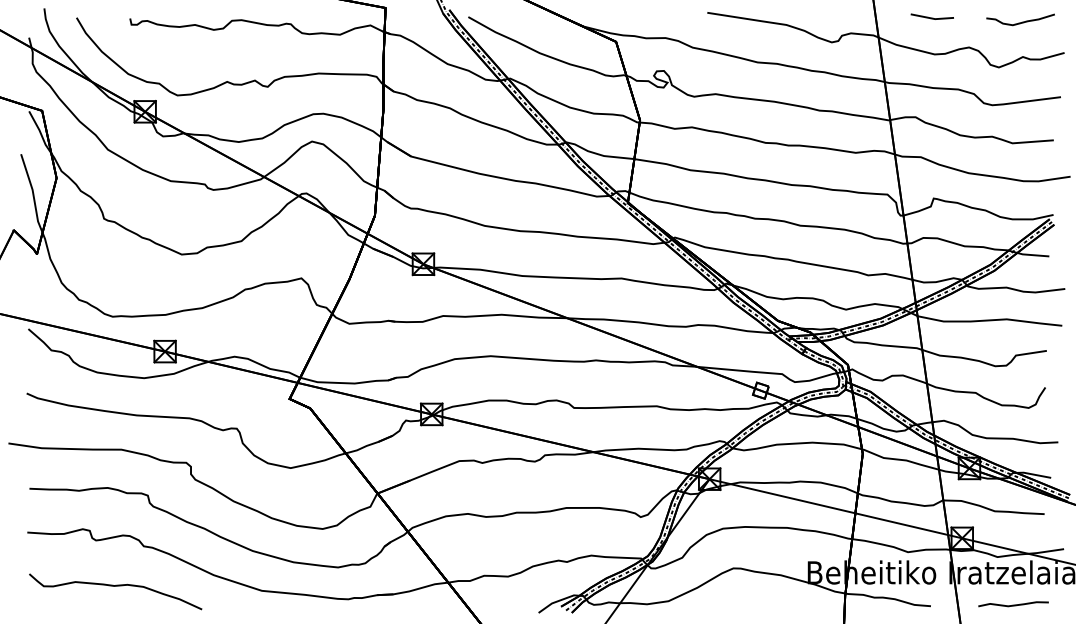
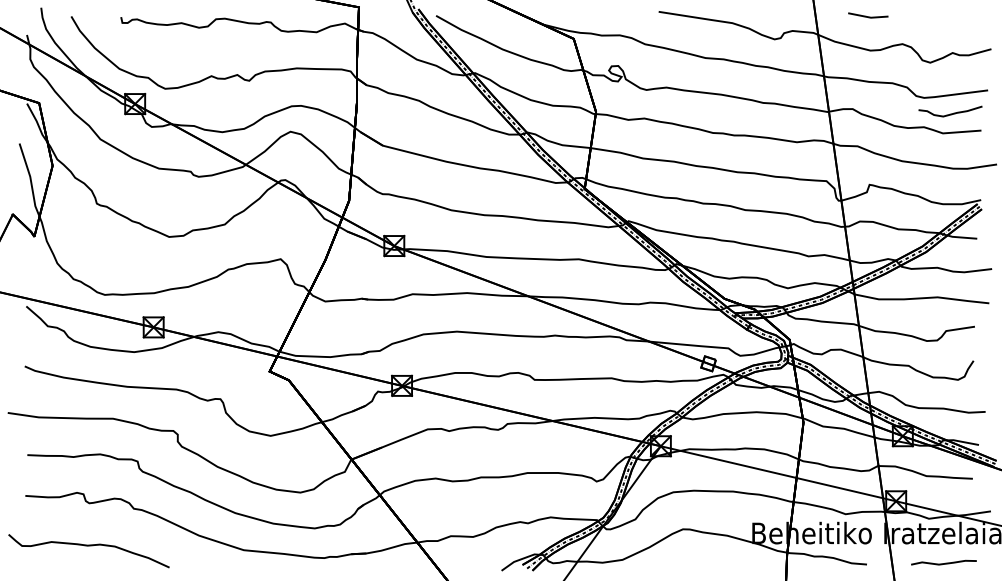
curve: (1022, 21) -> (952, 113), moved
curve: (115, 586) -> (88, 546), moved

